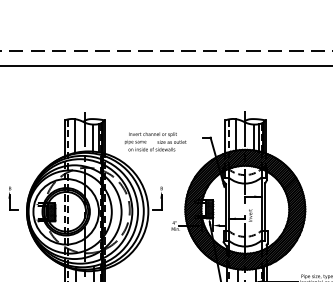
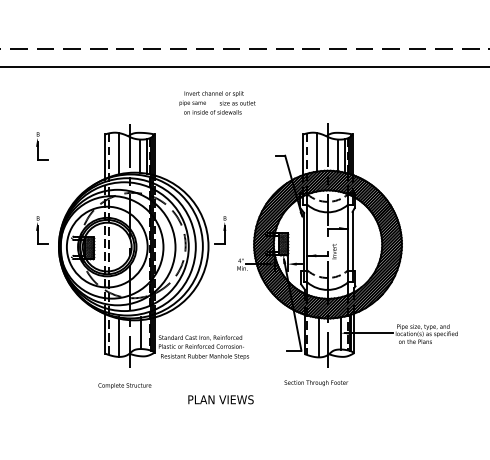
part: (13, 130) -> (42, 146), added
text: (155, 141) -> (217, 102), moved

